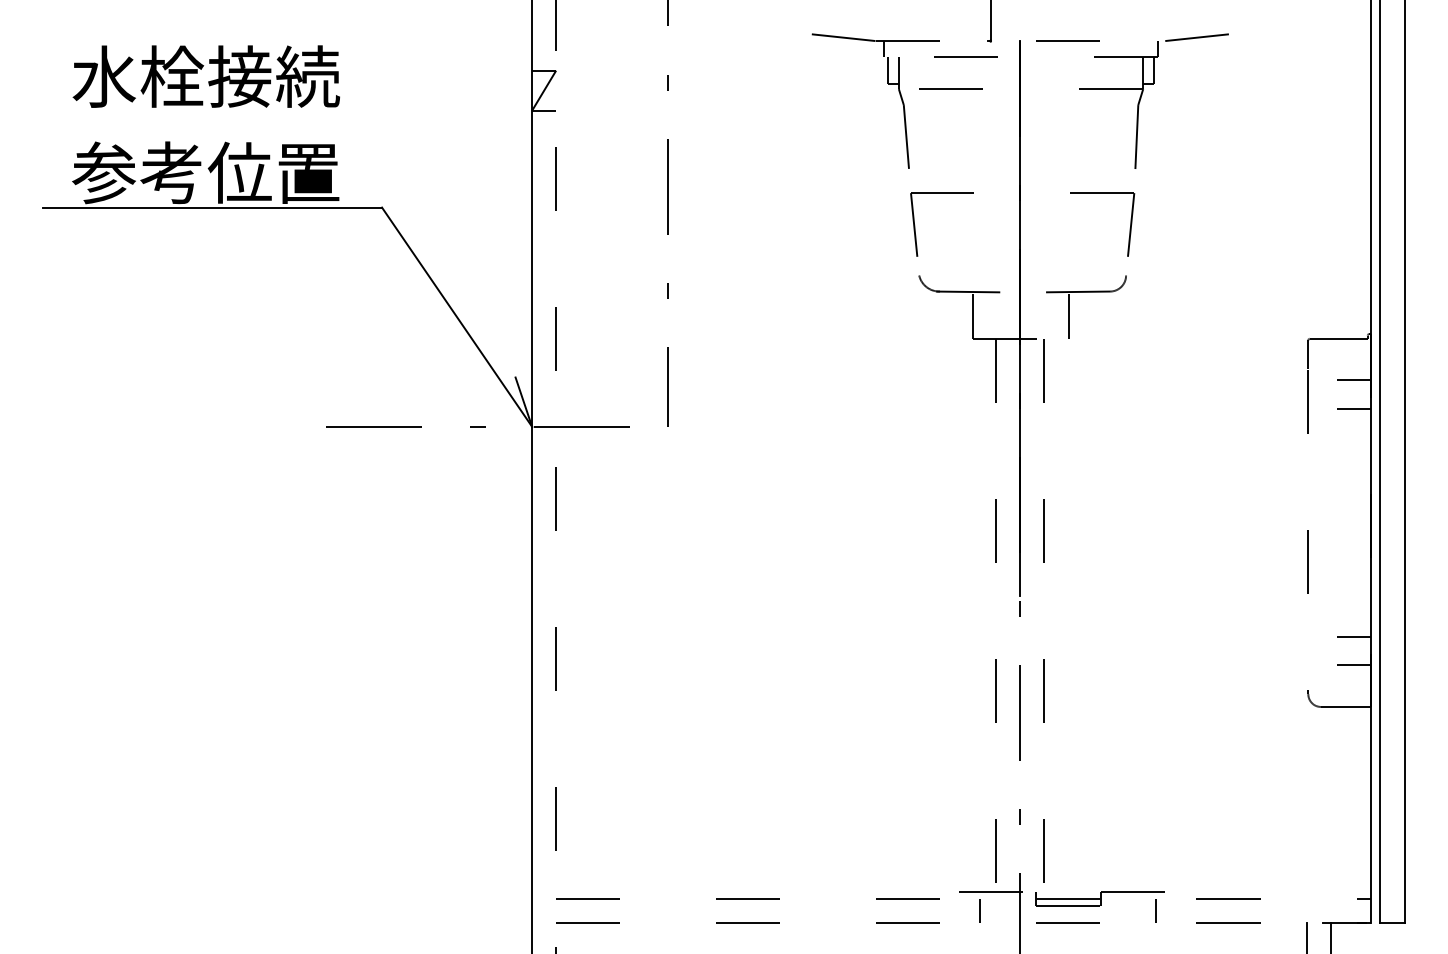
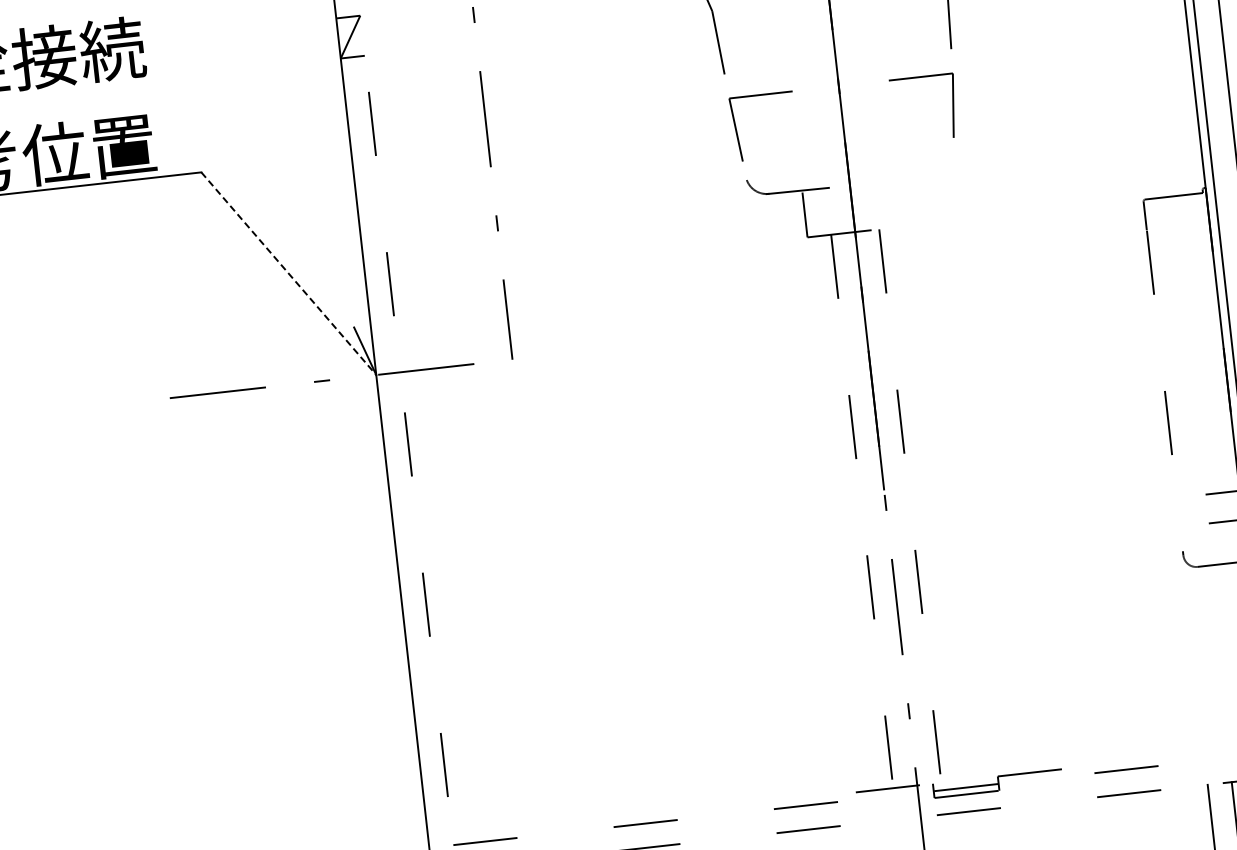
part: (1086, 292) -> (916, 178), removed
line: (457, 317) -> (289, 273), solid -> dashed
line: (1353, 380) -> (1193, 236), removed
line: (1353, 409) -> (1196, 265), removed
line: (980, 911) -> (879, 809), removed
line: (1156, 911) -> (1055, 790), removed

